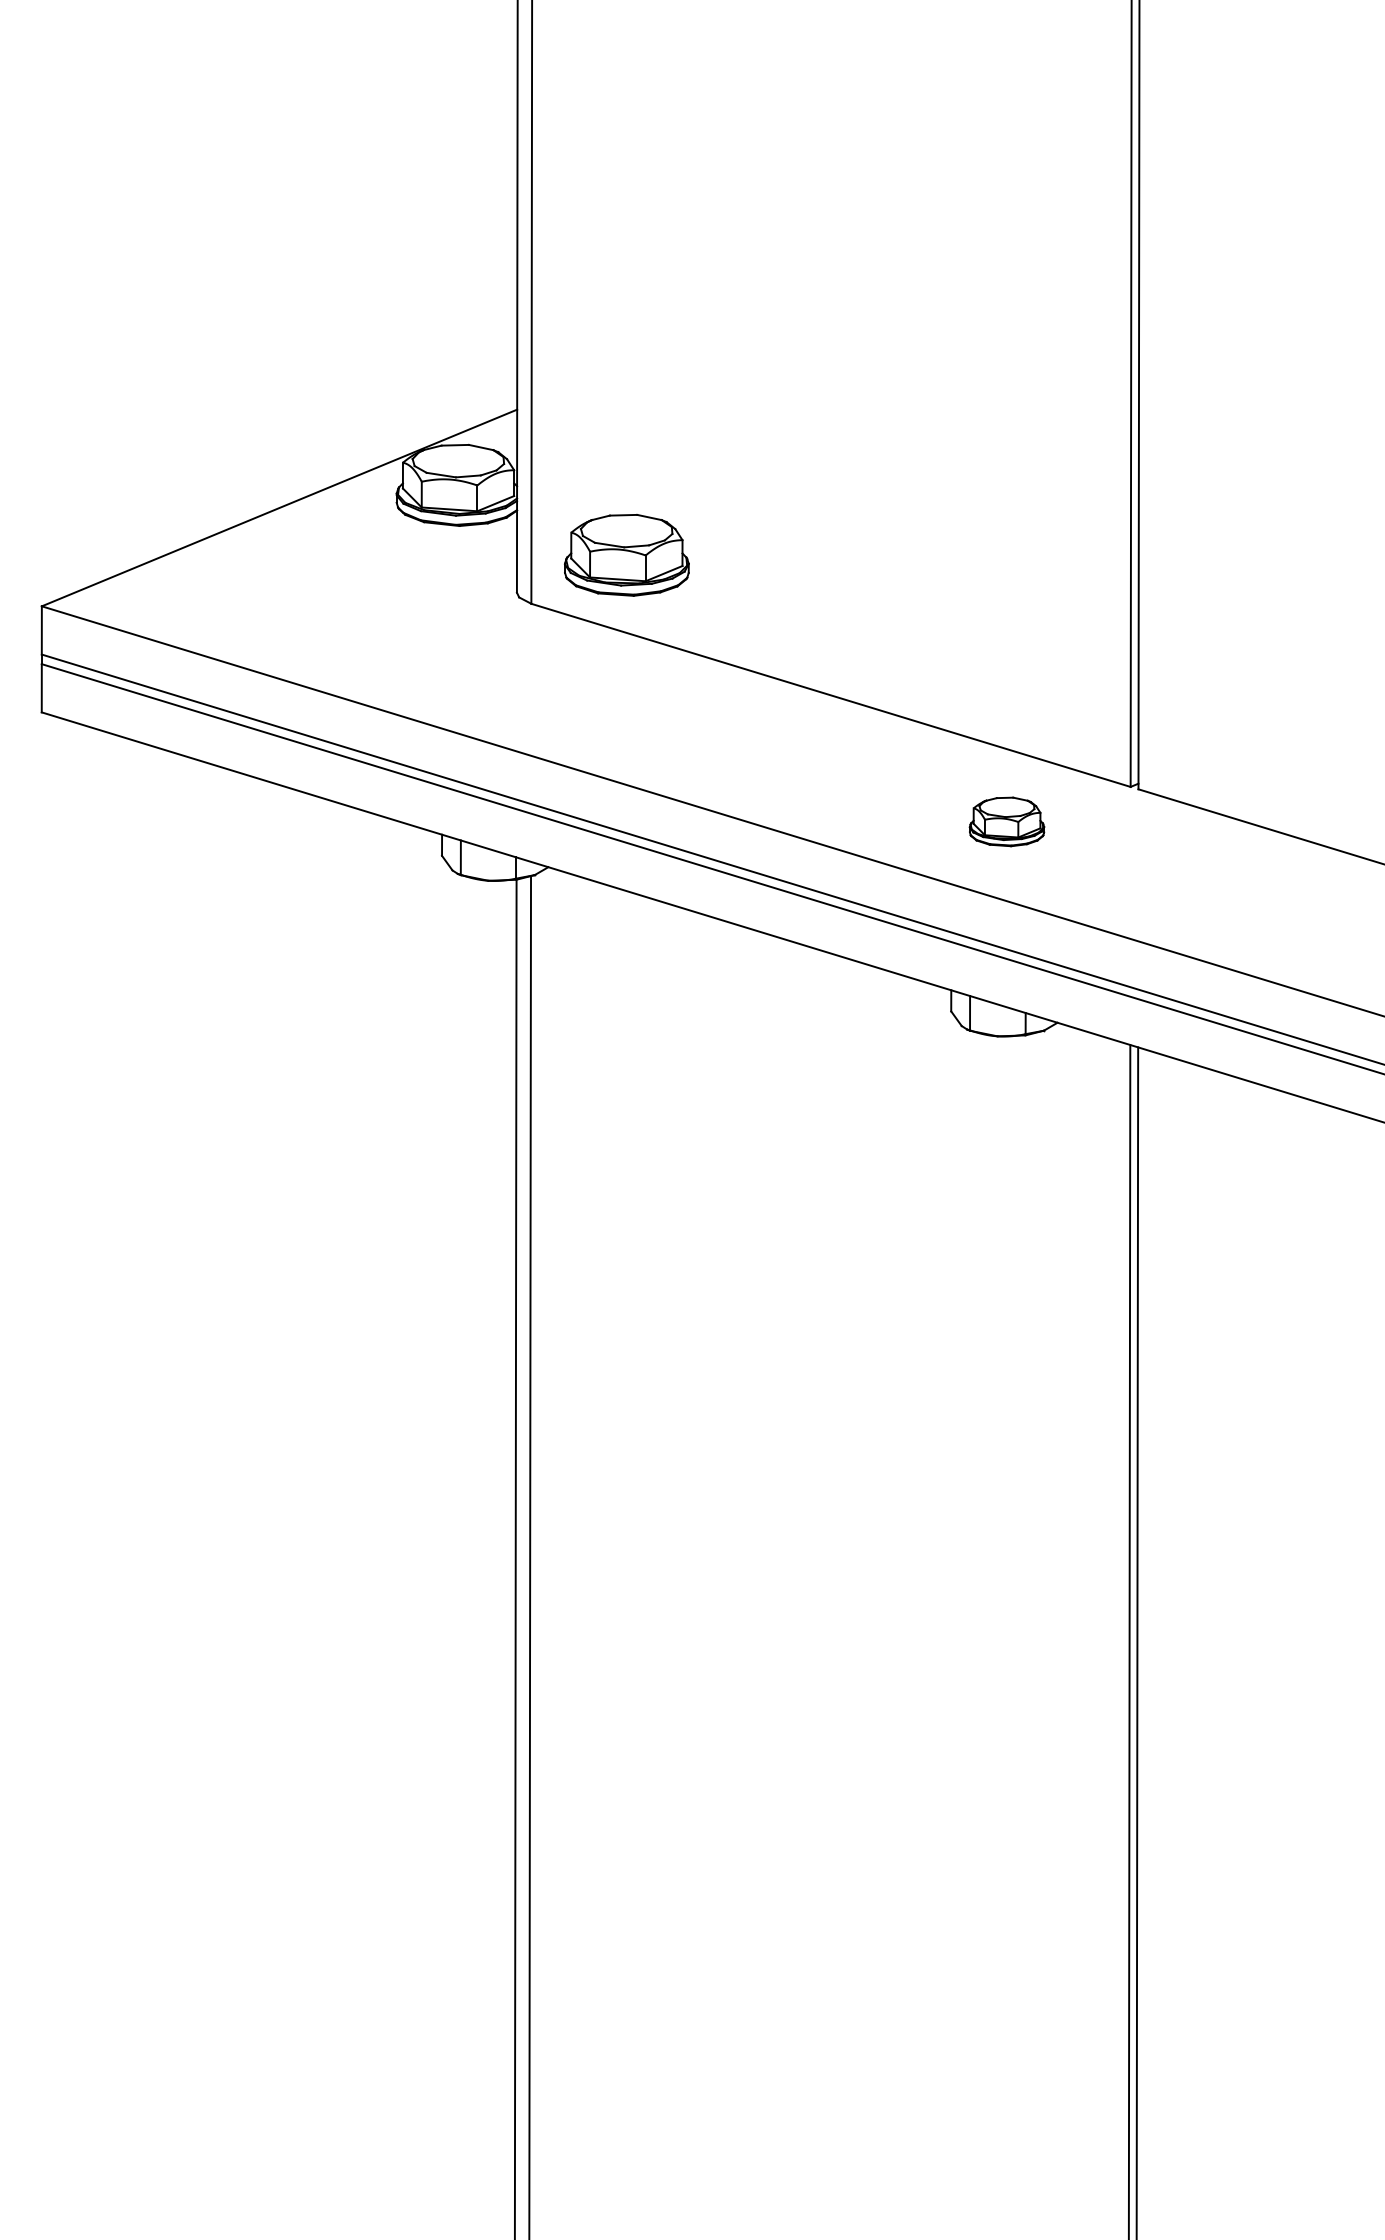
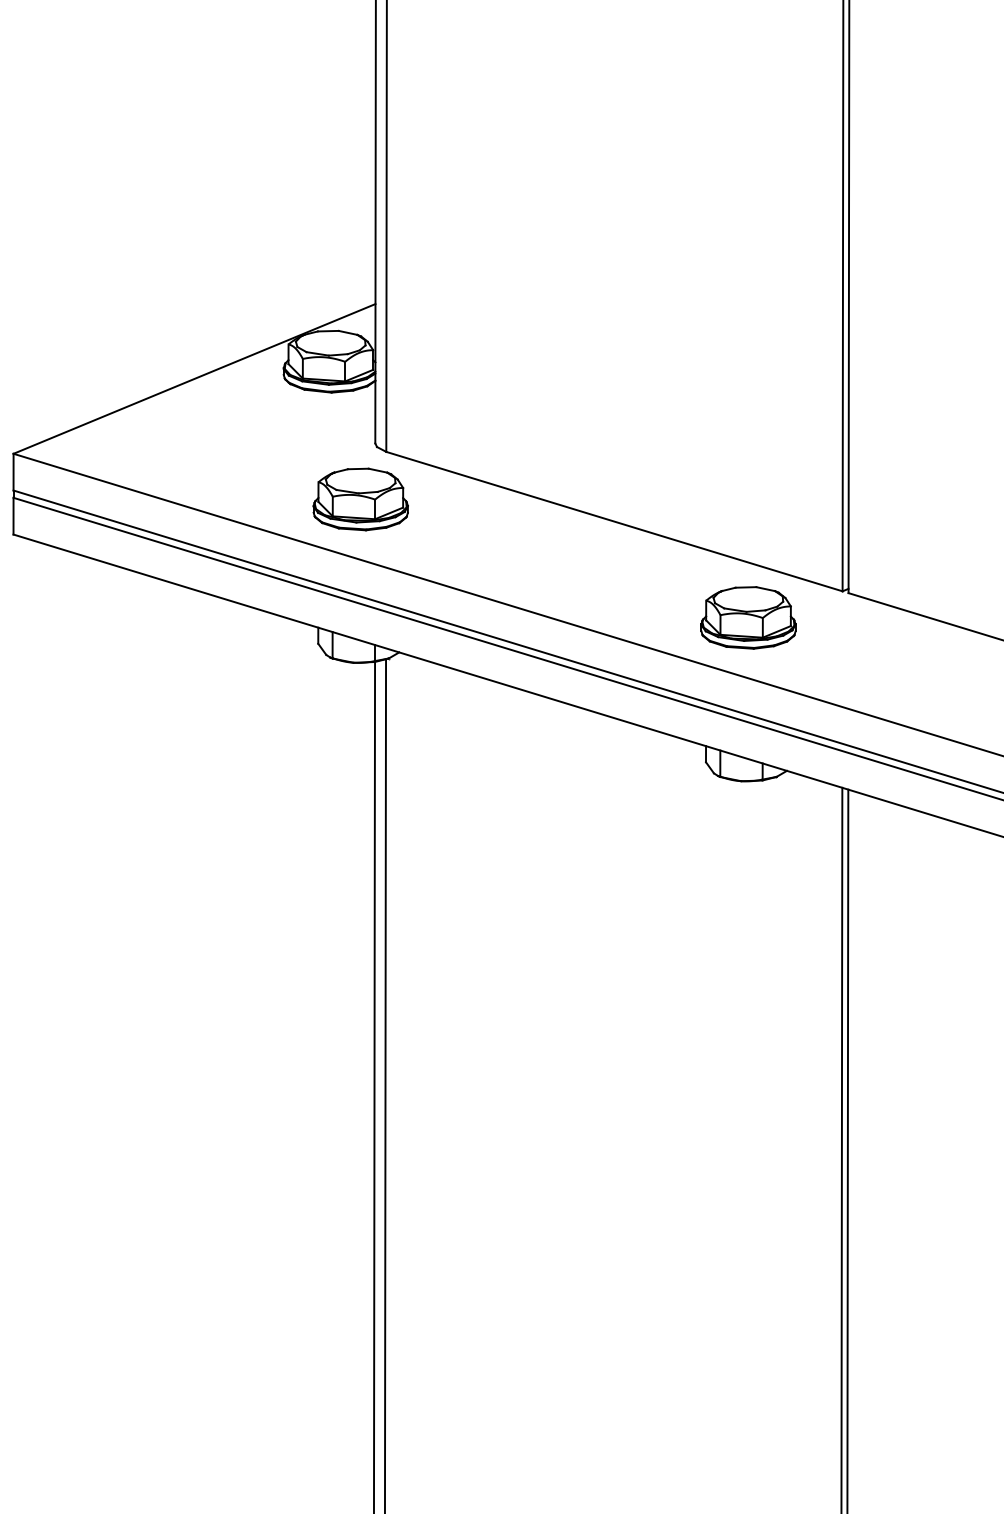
part: (626, 555) -> (360, 499), moved
part: (1006, 821) -> (748, 617), size x1.67

